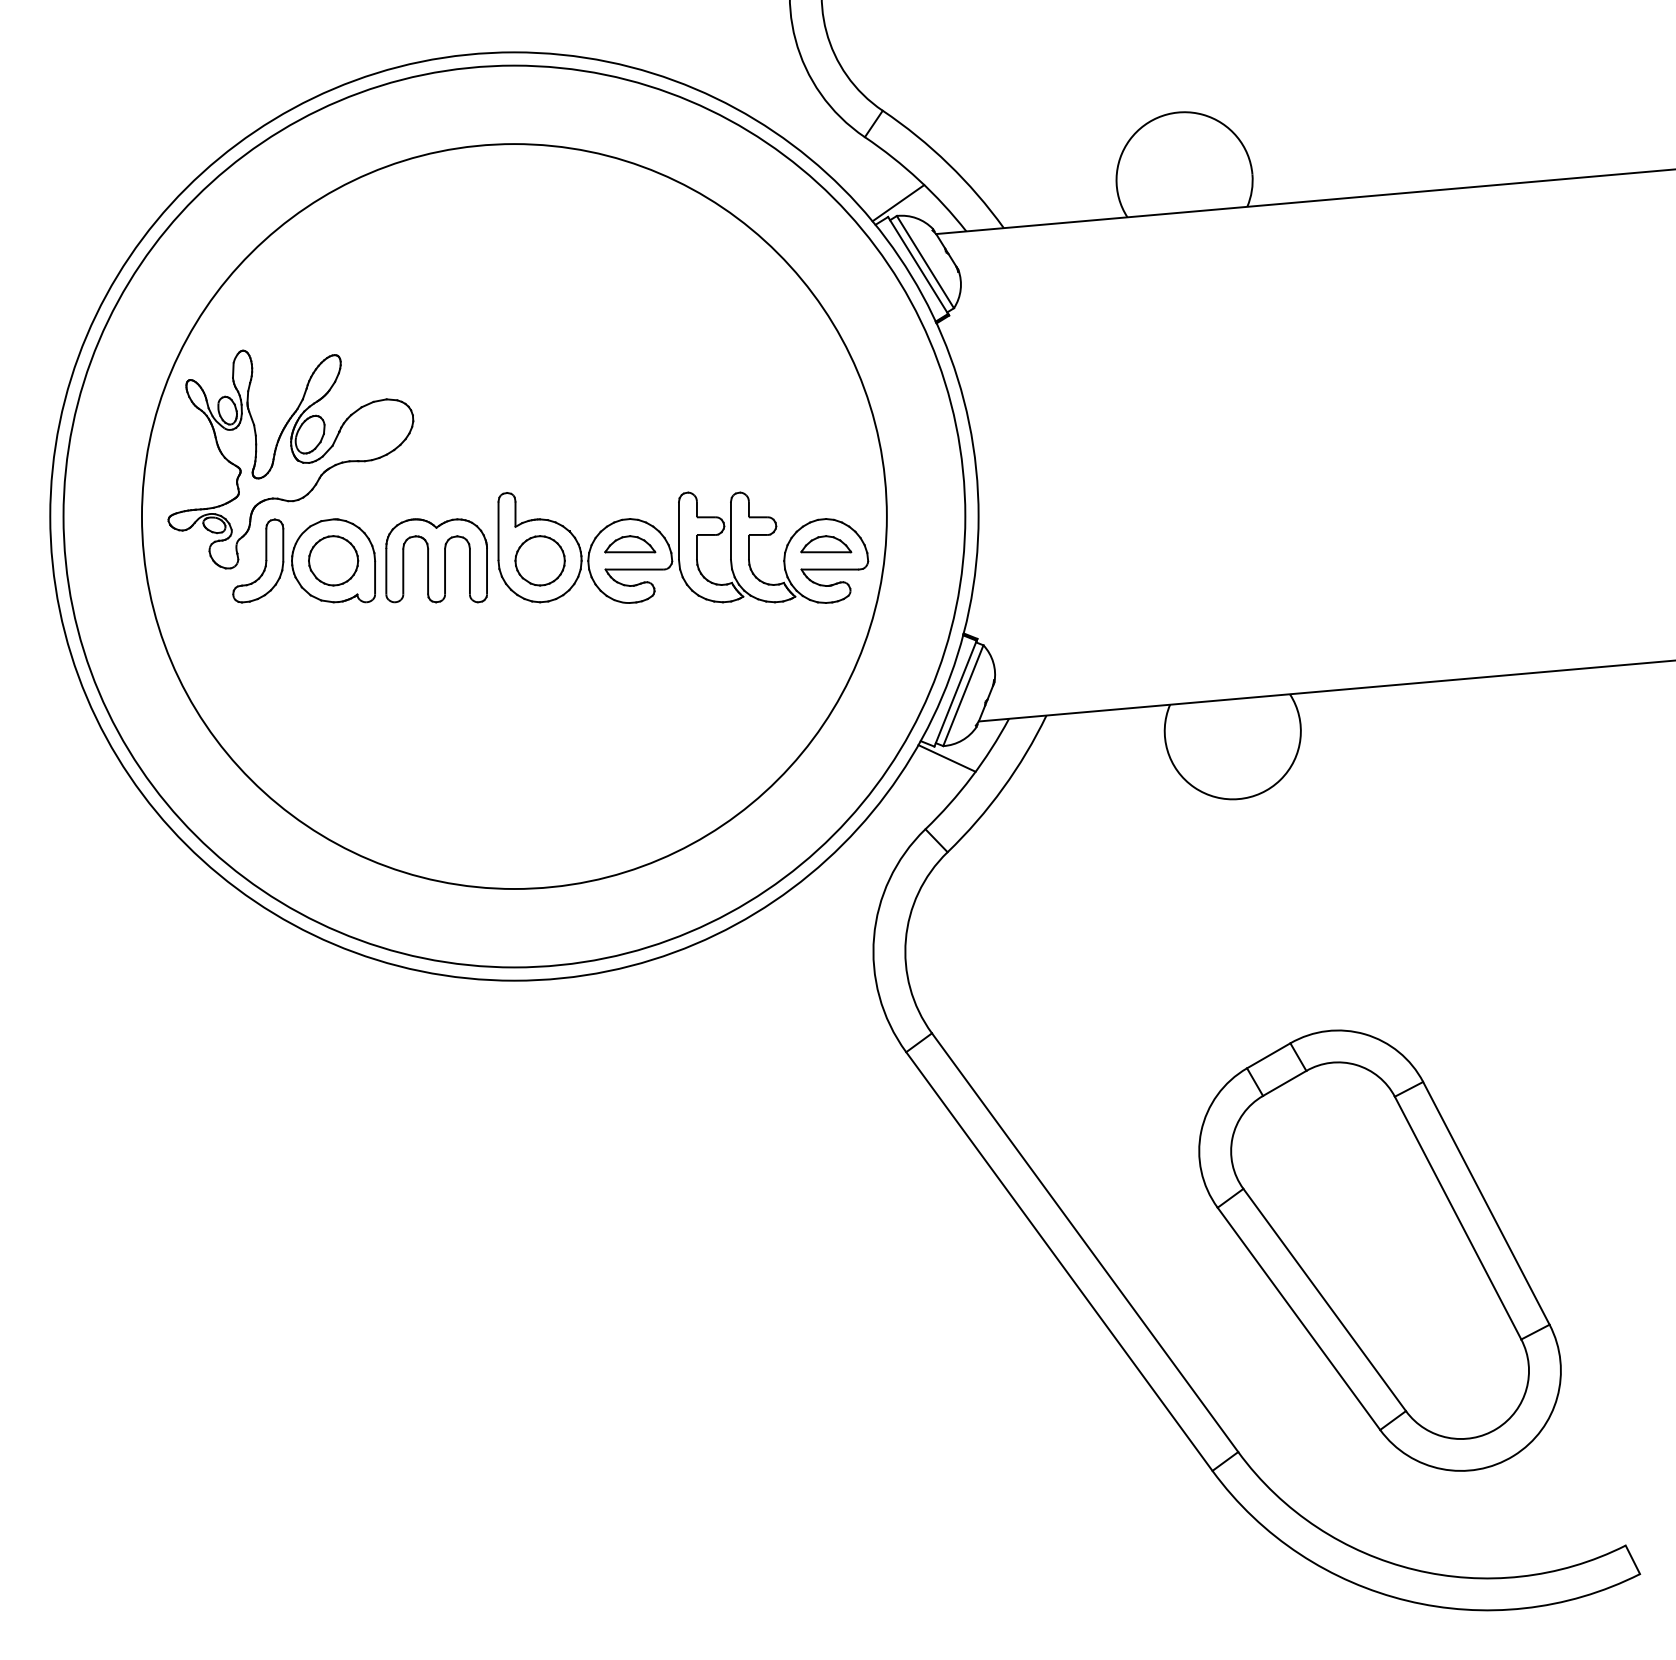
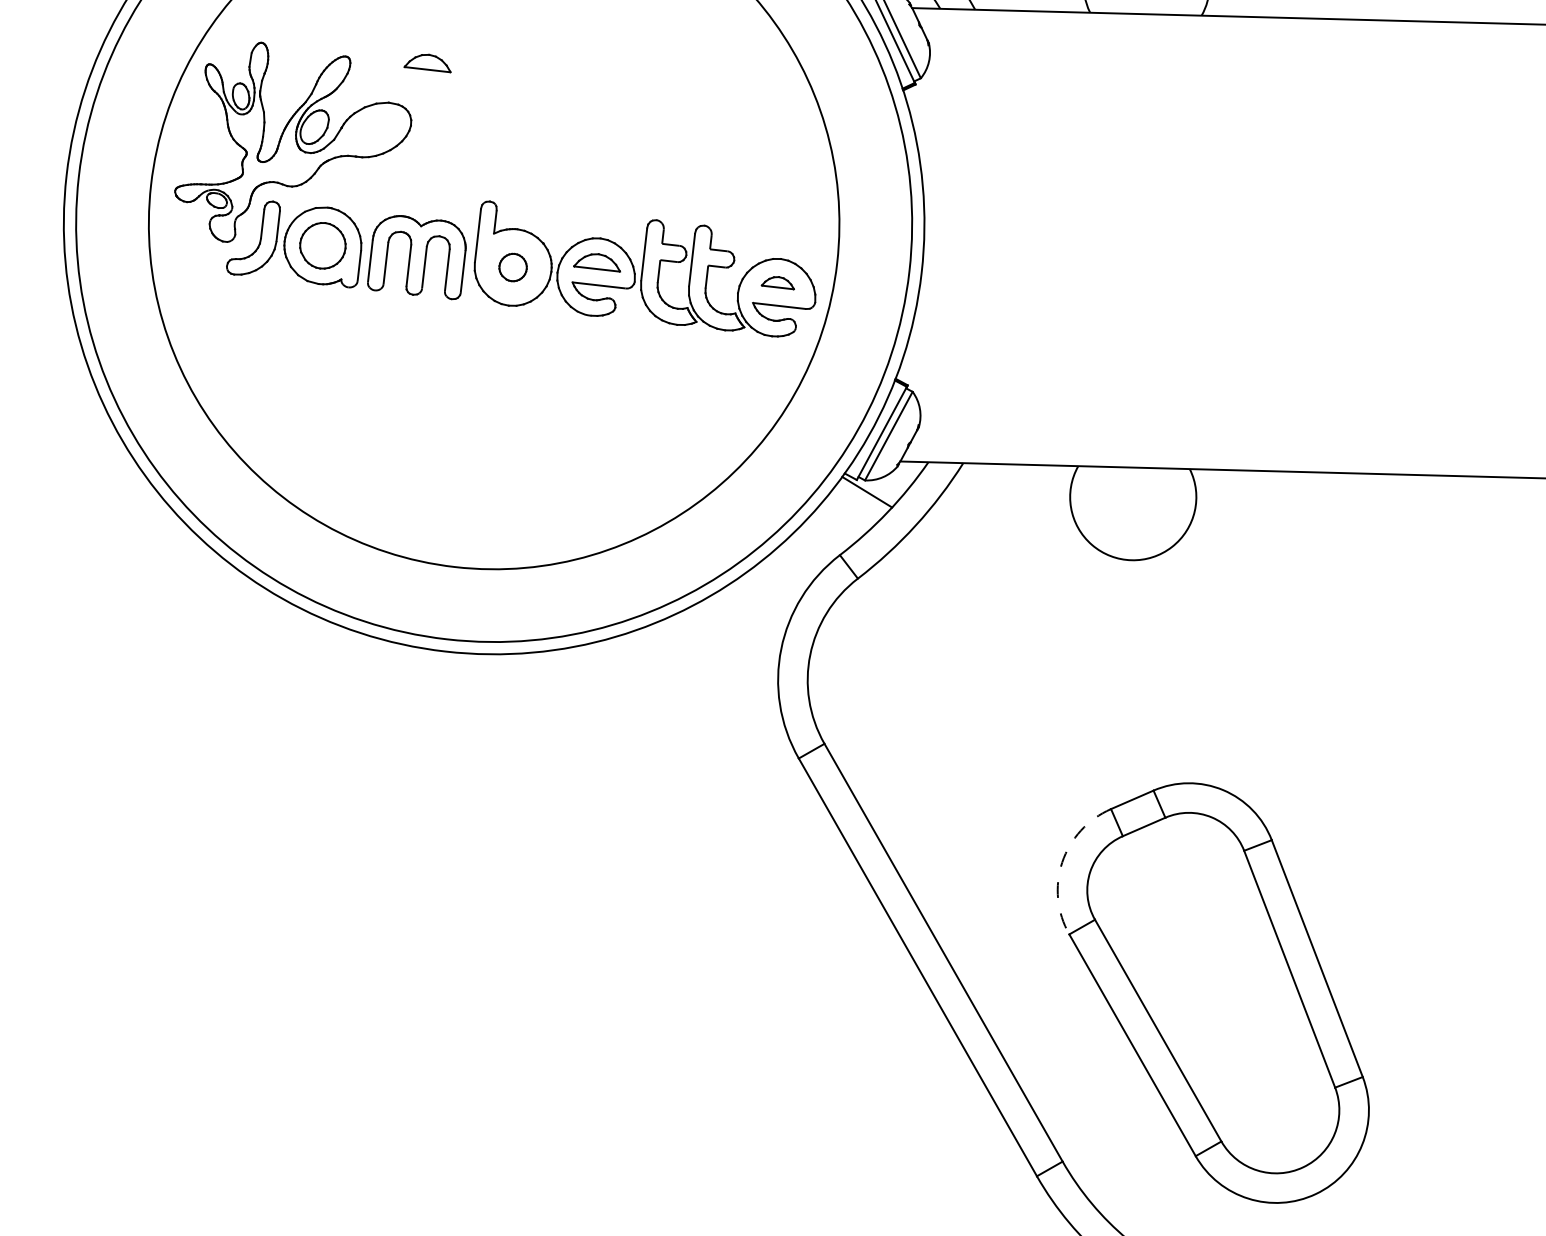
part: (424, 351) -> (428, 62), added
part: (826, 544) -> (778, 282), size x0.7
part: (539, 560) -> (512, 267), size x0.6
arc: (1201, 1131) -> (1062, 862), solid -> dashed

